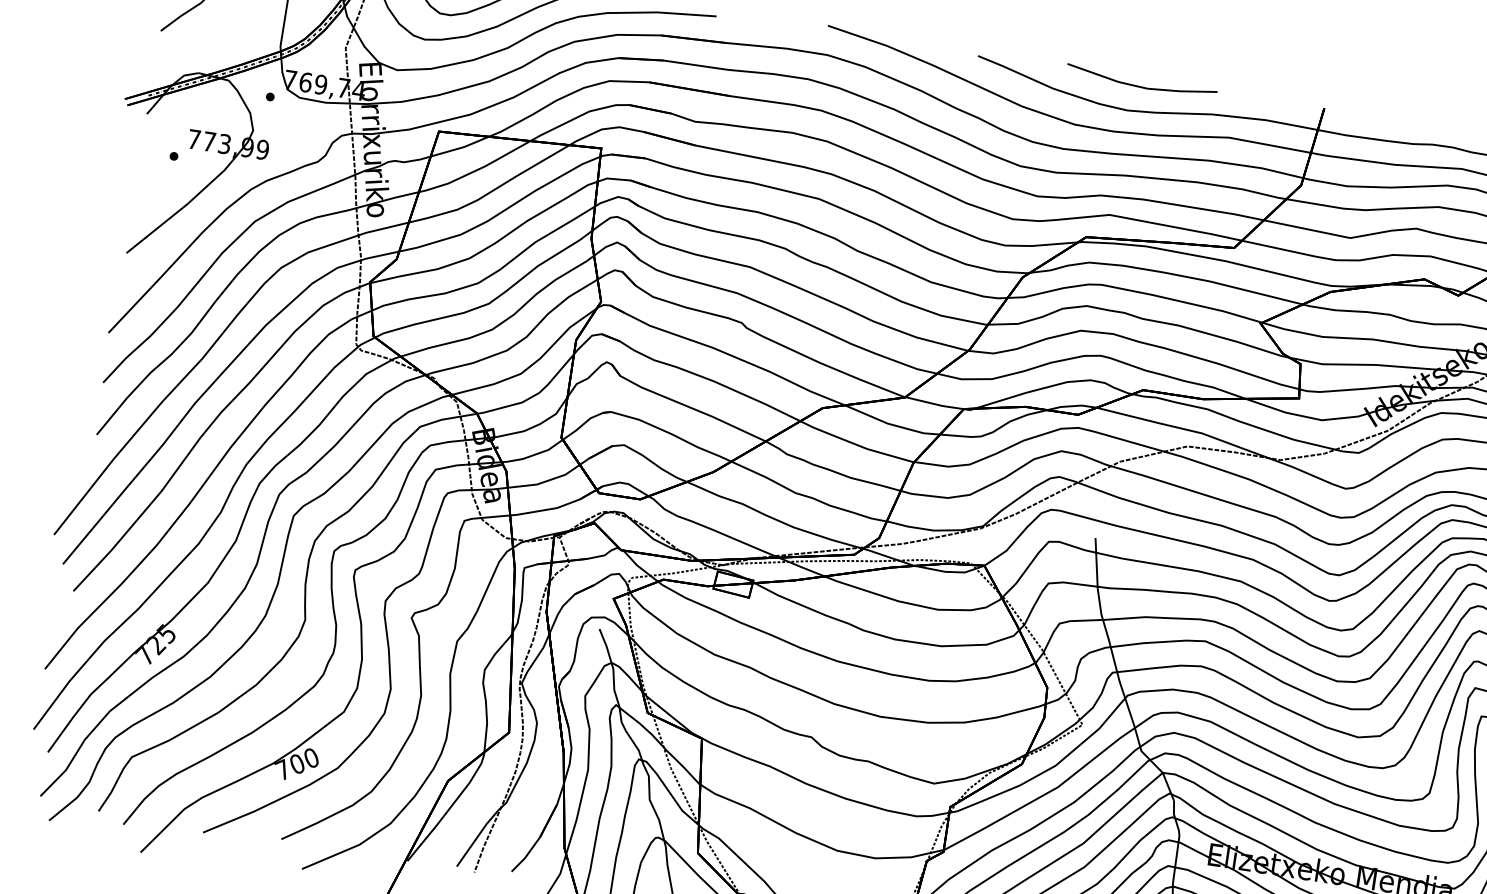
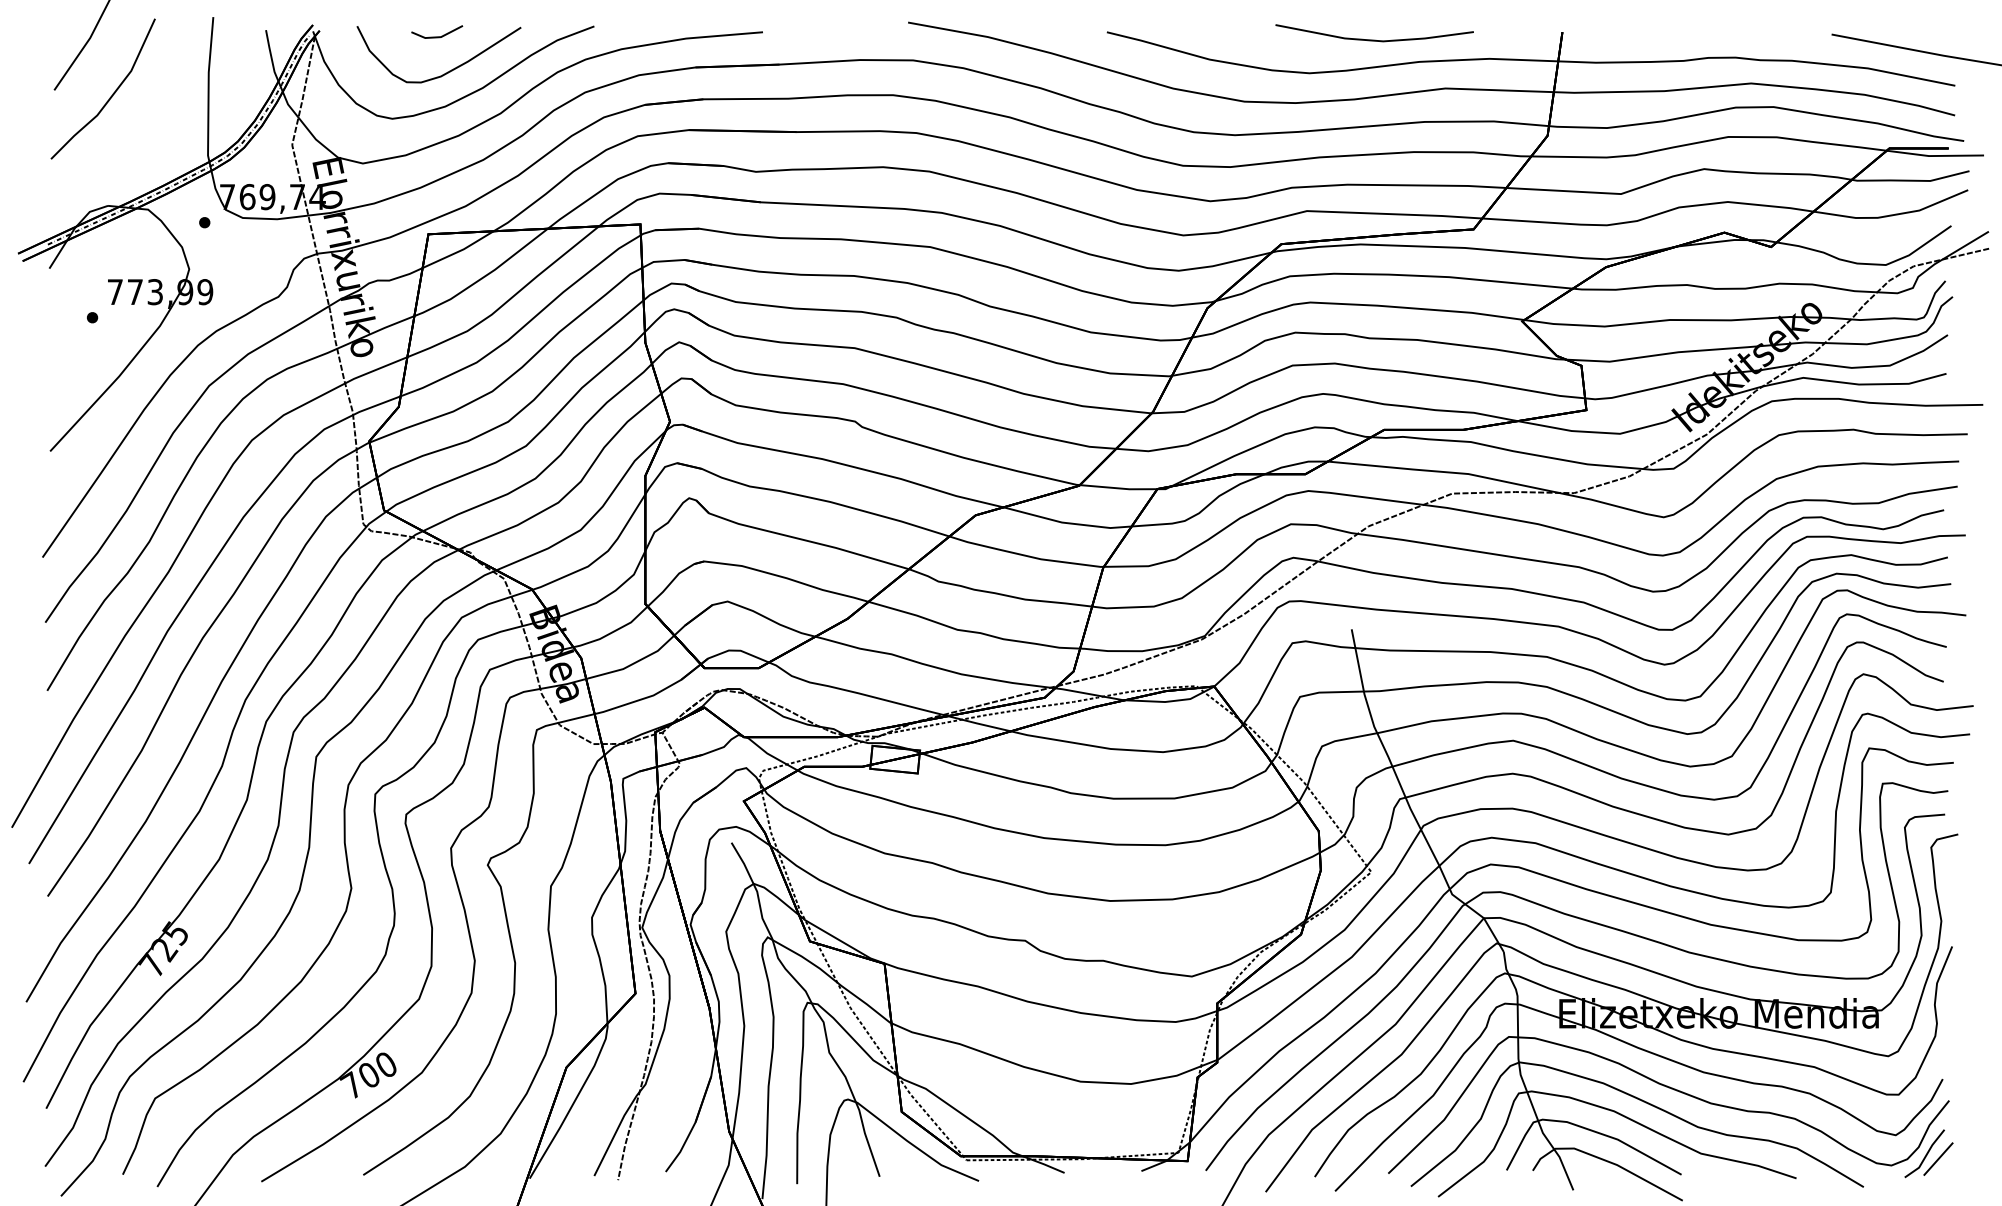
line: (1141, 86) -> (1374, 39), moved

